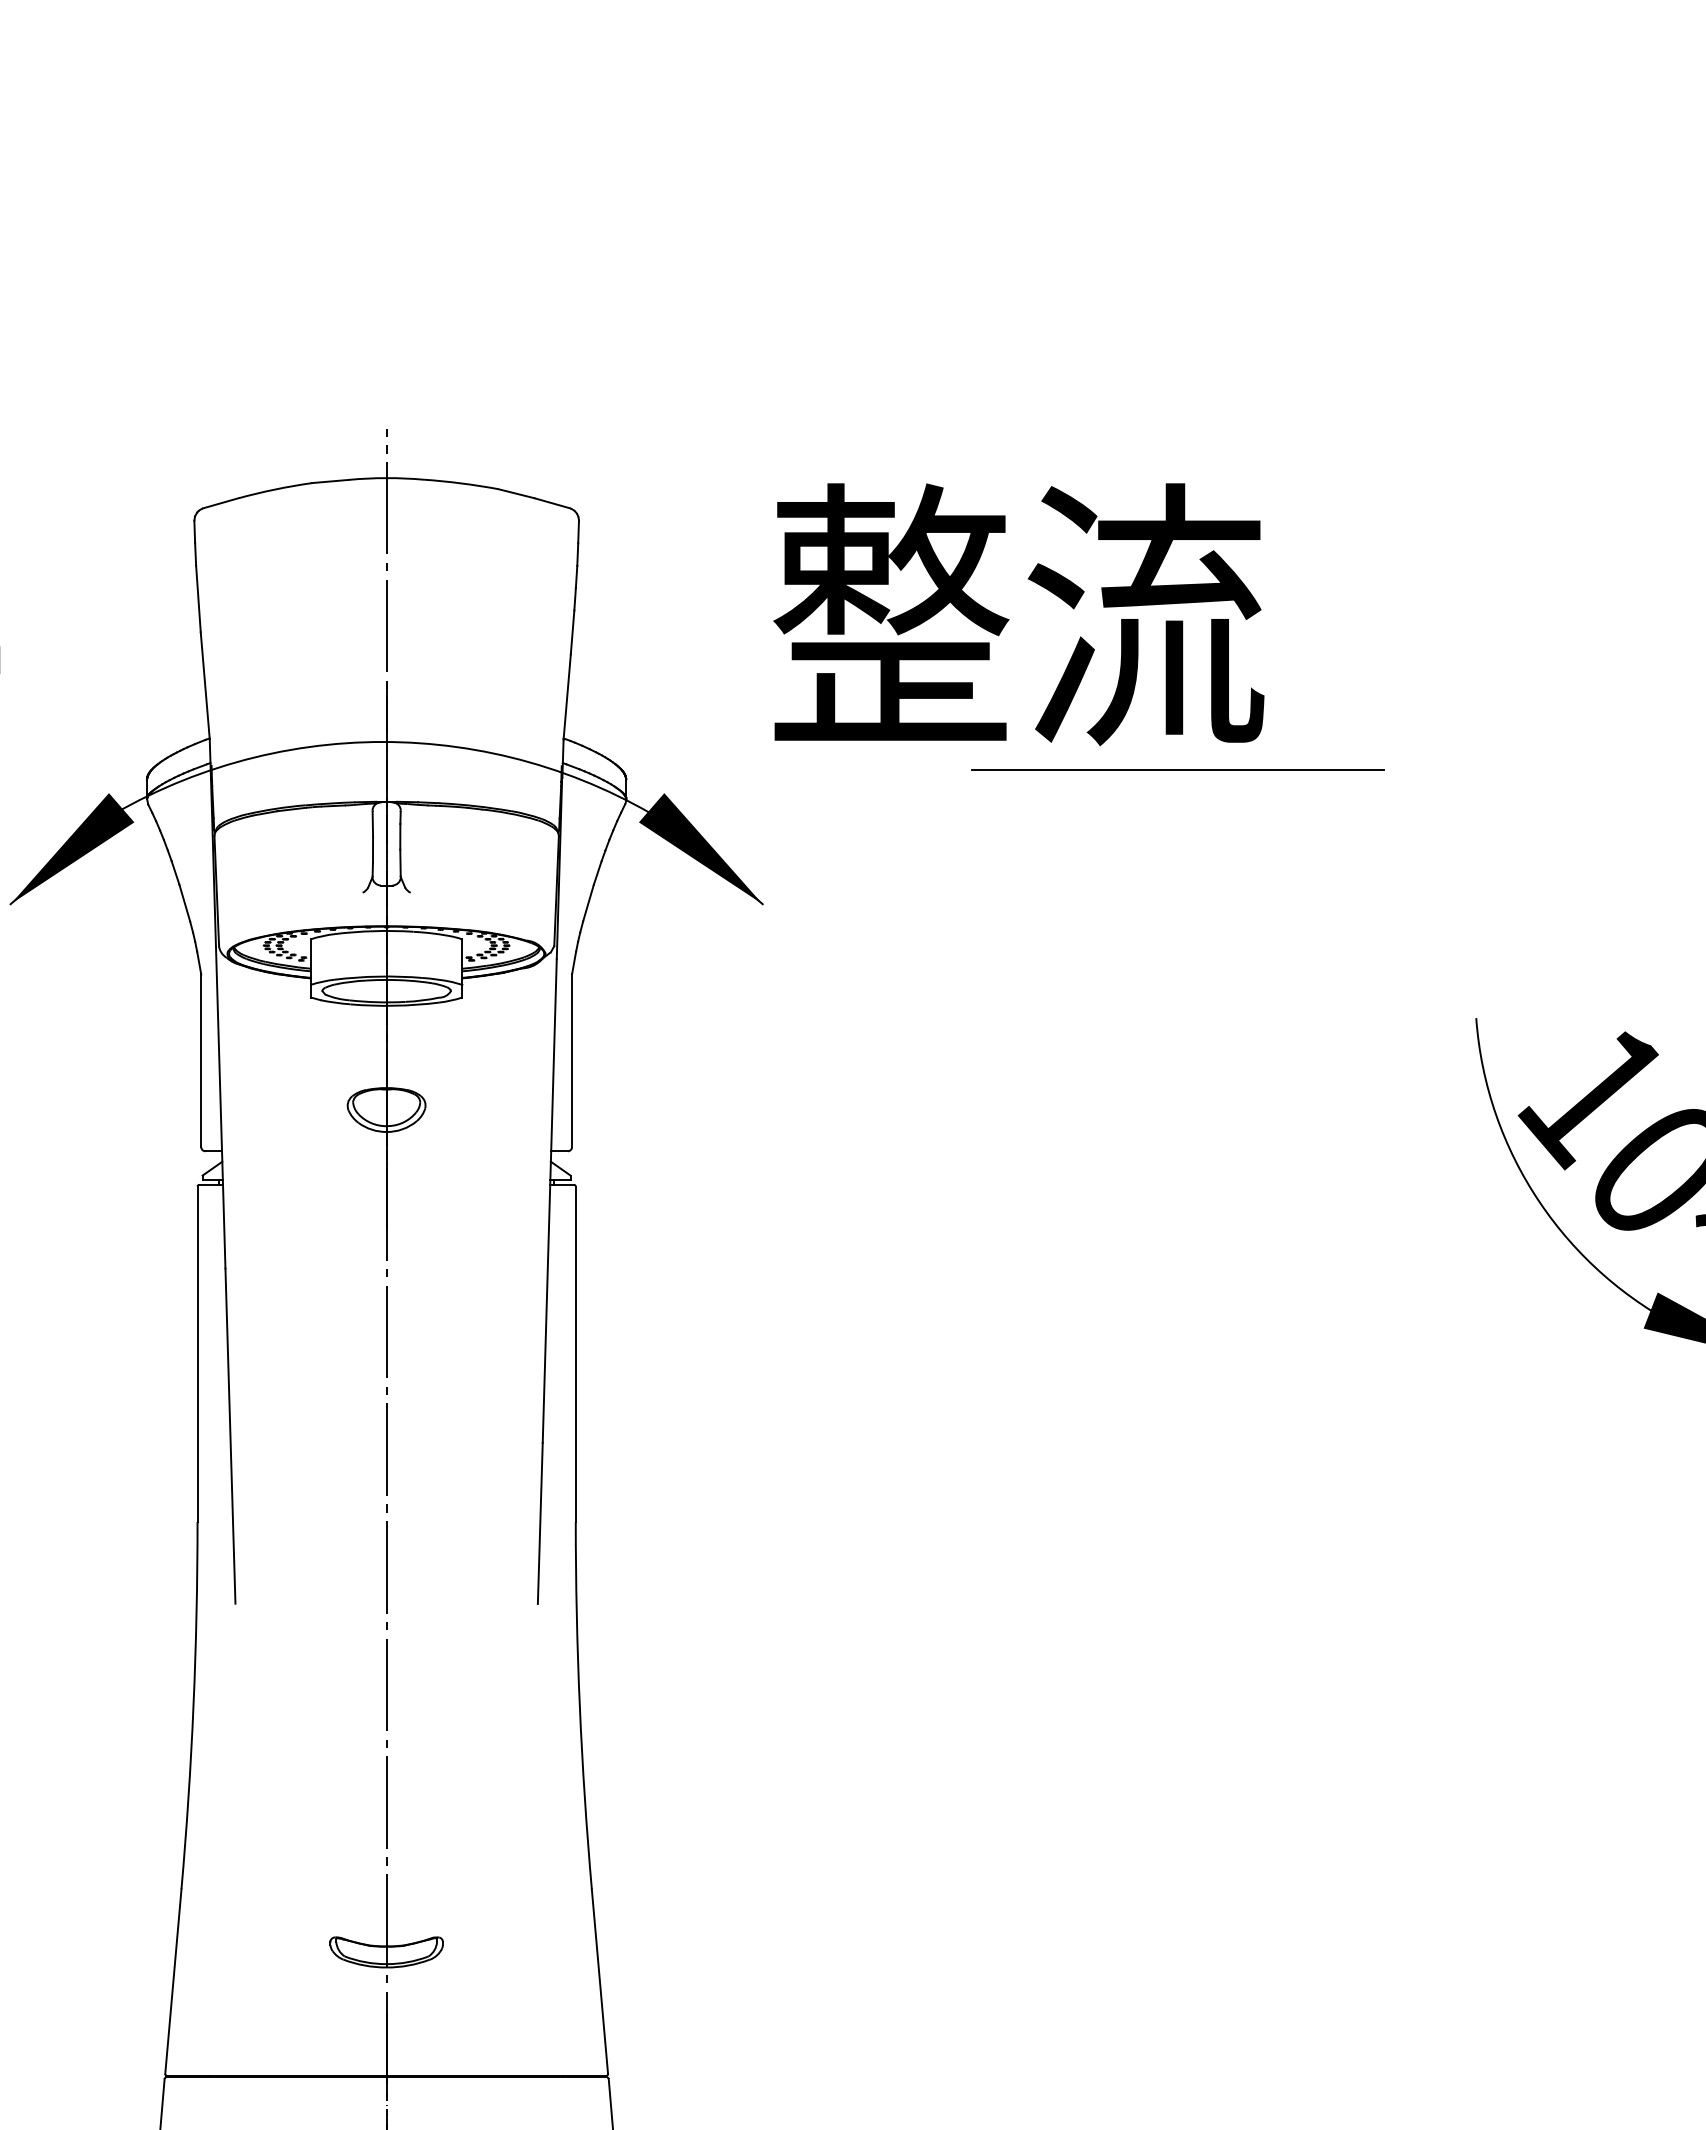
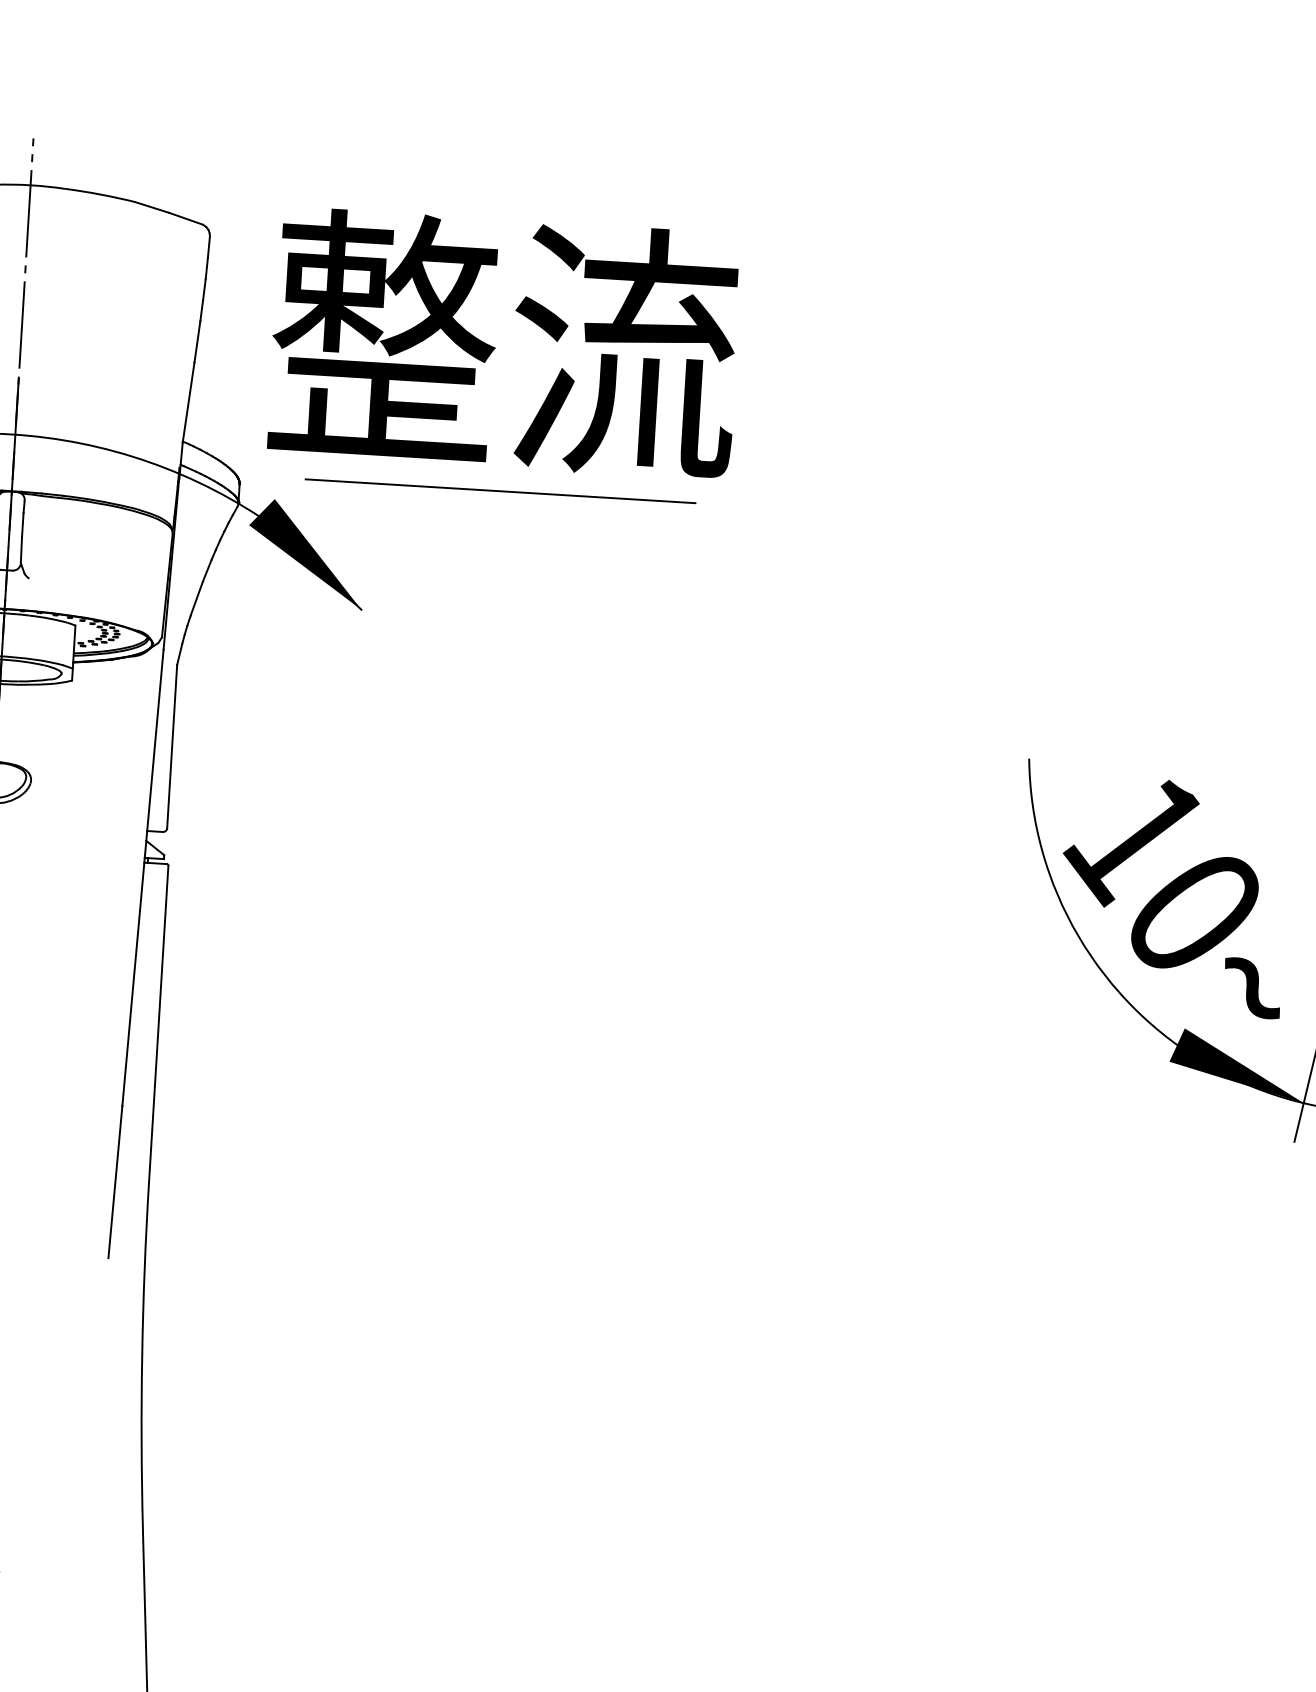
text: (1018, 614) -> (504, 343), moved
line: (1177, 769) -> (500, 490), moved

